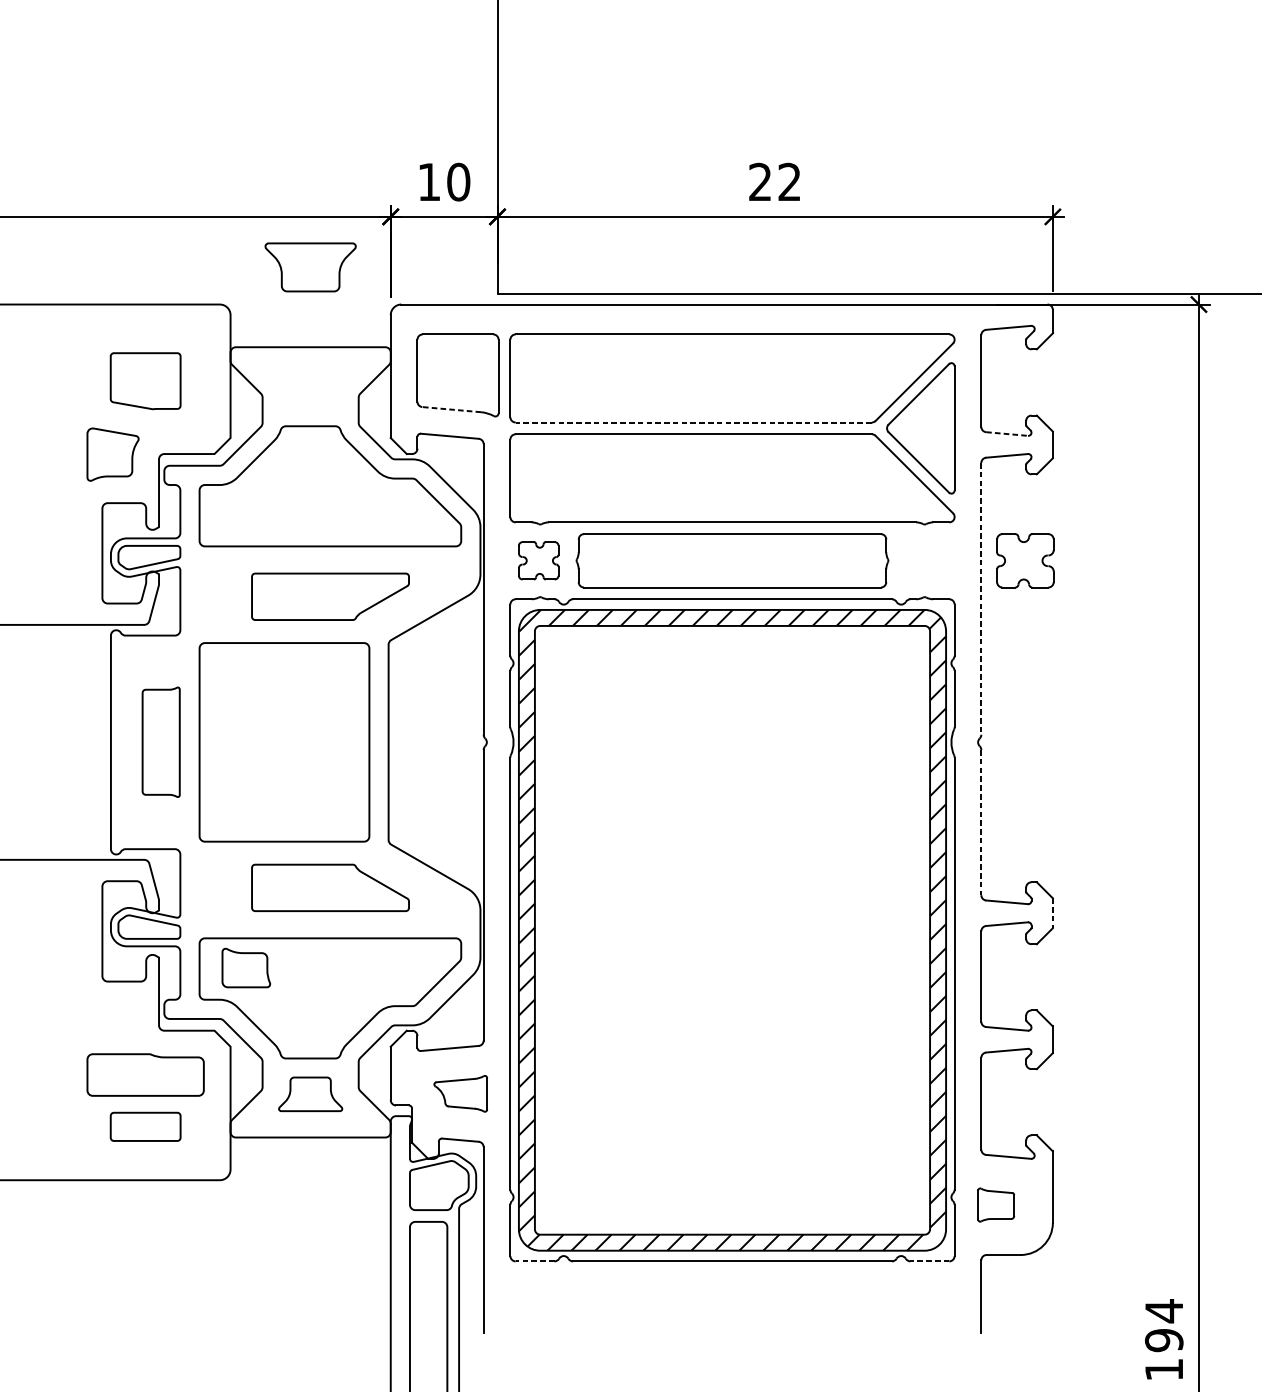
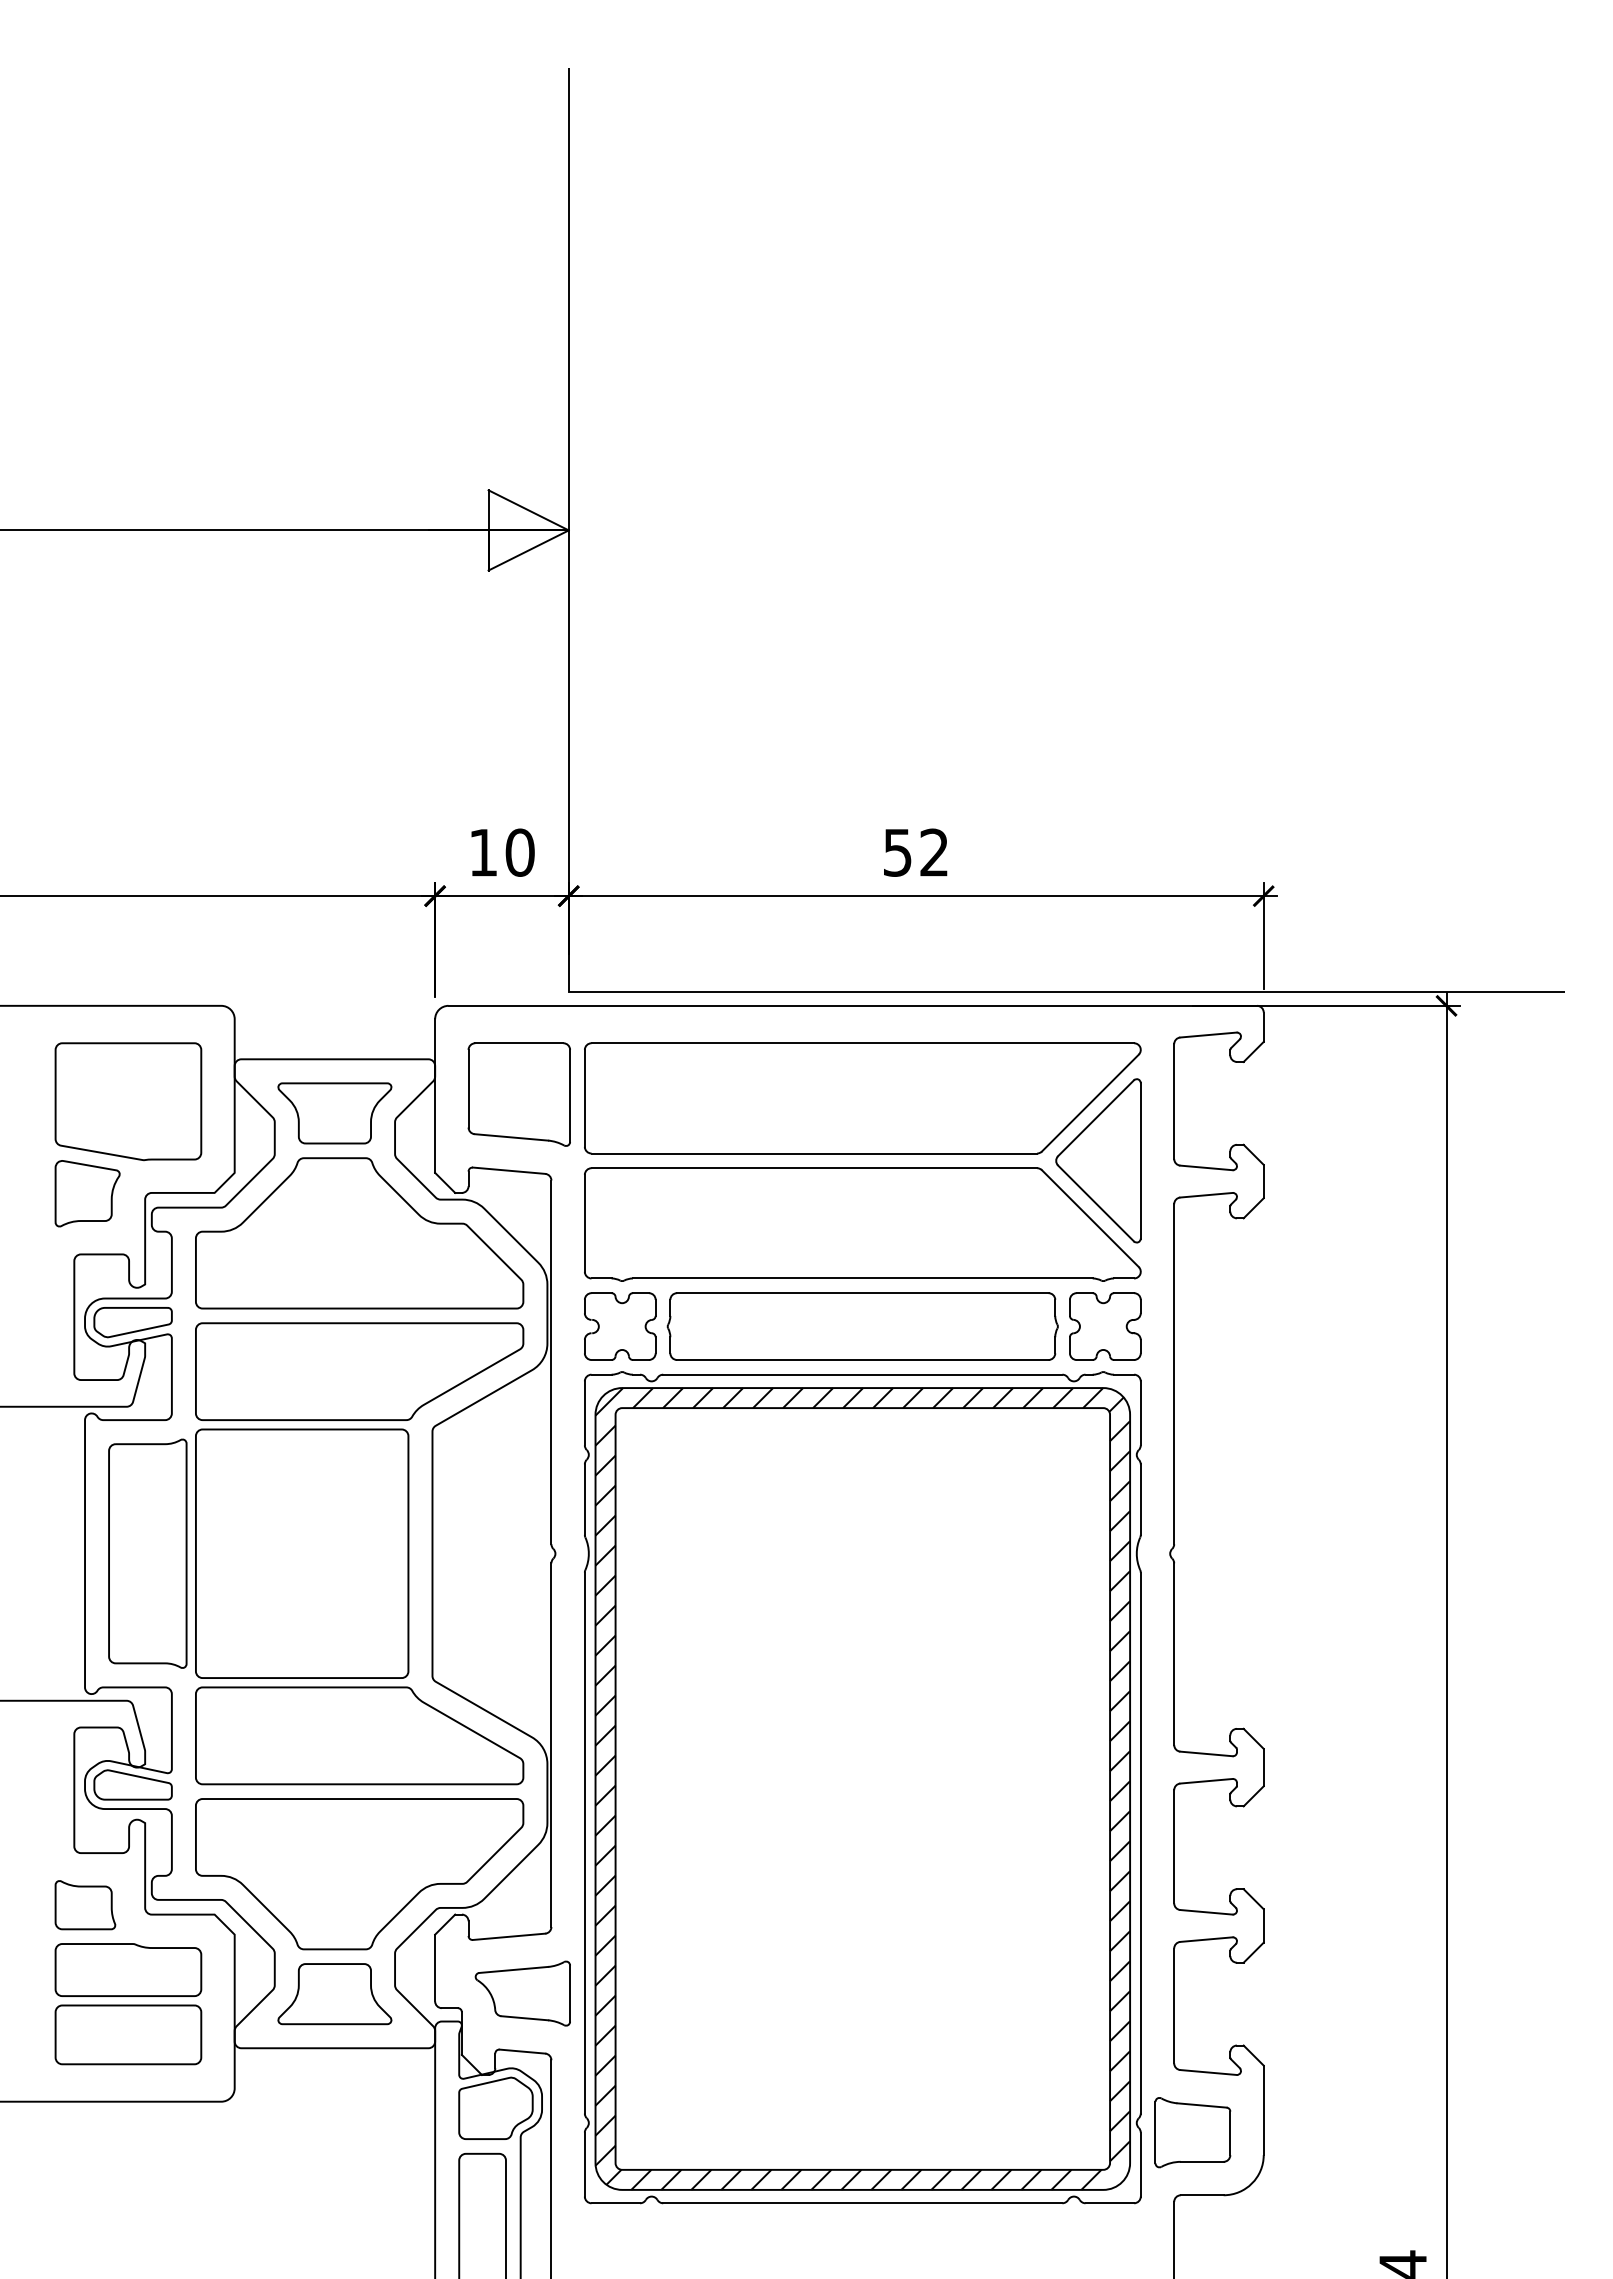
text: (760, 181) -> (897, 852), 22 -> 52
part: (310, 267) -> (334, 1113), moved
part: (145, 380) -> (128, 1101), size x1.67
line: (451, 409) -> (511, 1137), dashed -> solid
line: (693, 422) -> (814, 1153), dashed -> solid
line: (1007, 433) -> (1206, 1167), dashed -> solid
part: (538, 560) -> (620, 1326), size x1.43
part: (1025, 560) -> (1105, 1326), moved
part: (330, 596) -> (359, 1371), size x1.67
line: (981, 599) -> (1174, 1374), dashed -> solid
part: (160, 742) -> (147, 1553), size x1.67
line: (981, 822) -> (1174, 1654), dashed -> solid
part: (330, 887) -> (359, 1735), size x1.67
line: (1052, 913) -> (1263, 1767), dashed -> solid
part: (246, 968) -> (85, 1905), moved
part: (460, 1093) -> (522, 1993), size x1.43
part: (310, 1094) -> (334, 1994), size x1.43
part: (145, 1126) -> (128, 2034), size x1.67
part: (995, 1204) -> (1192, 2132), size x1.67
line: (534, 1261) -> (615, 2203), dashed -> solid
line: (929, 1261) -> (1109, 2203), dashed -> solid

